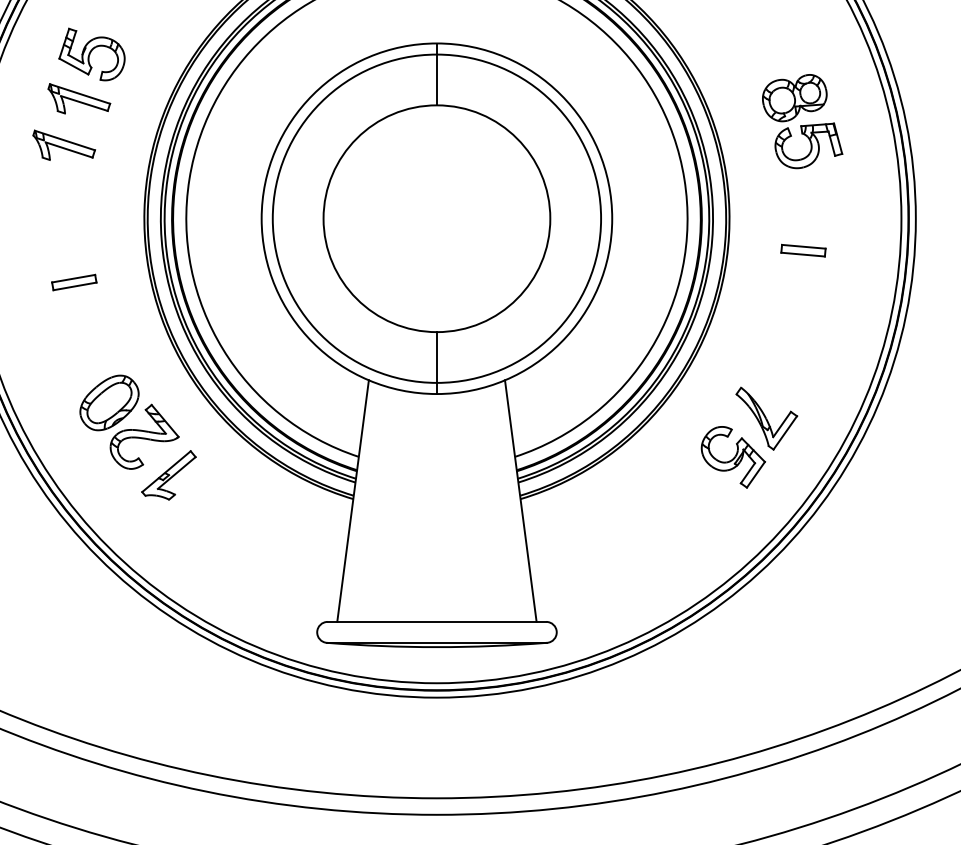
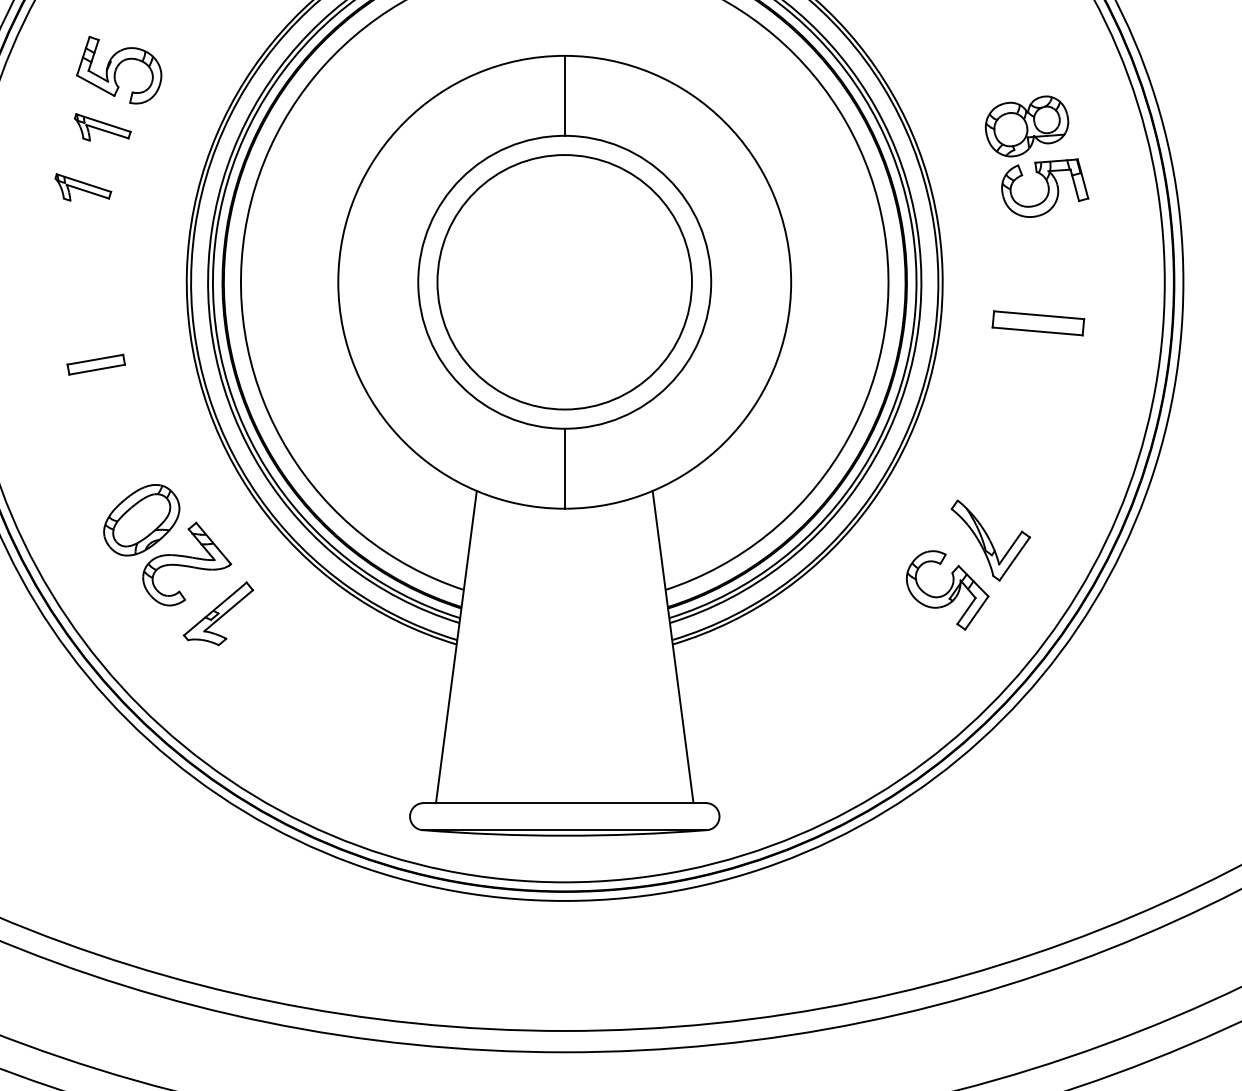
part: (79, 98) -> (102, 127), size x0.7
part: (64, 145) -> (83, 187), size x0.7
circle: (436, 218) -> (564, 282), size x0.6
part: (802, 250) -> (1037, 323), size x1.6

